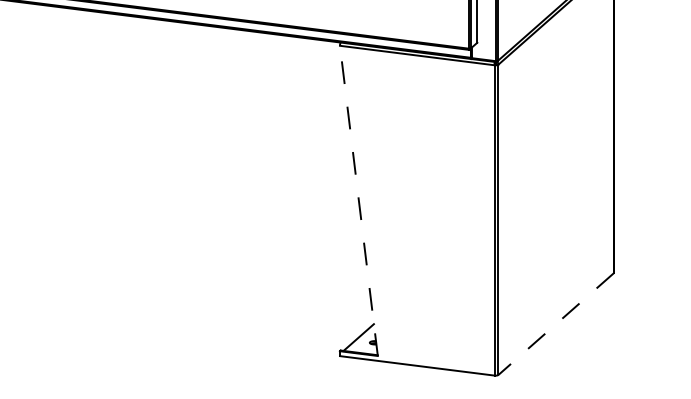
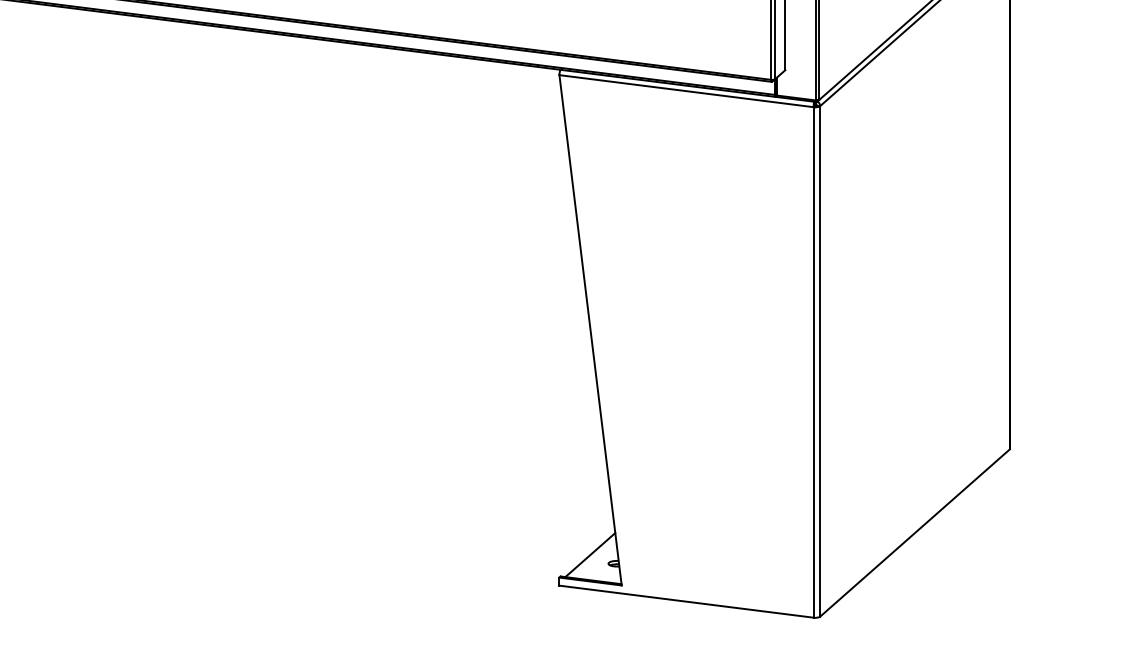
line: (358, 200) -> (589, 329), dashed -> solid
line: (556, 324) -> (915, 533), dashed -> solid

